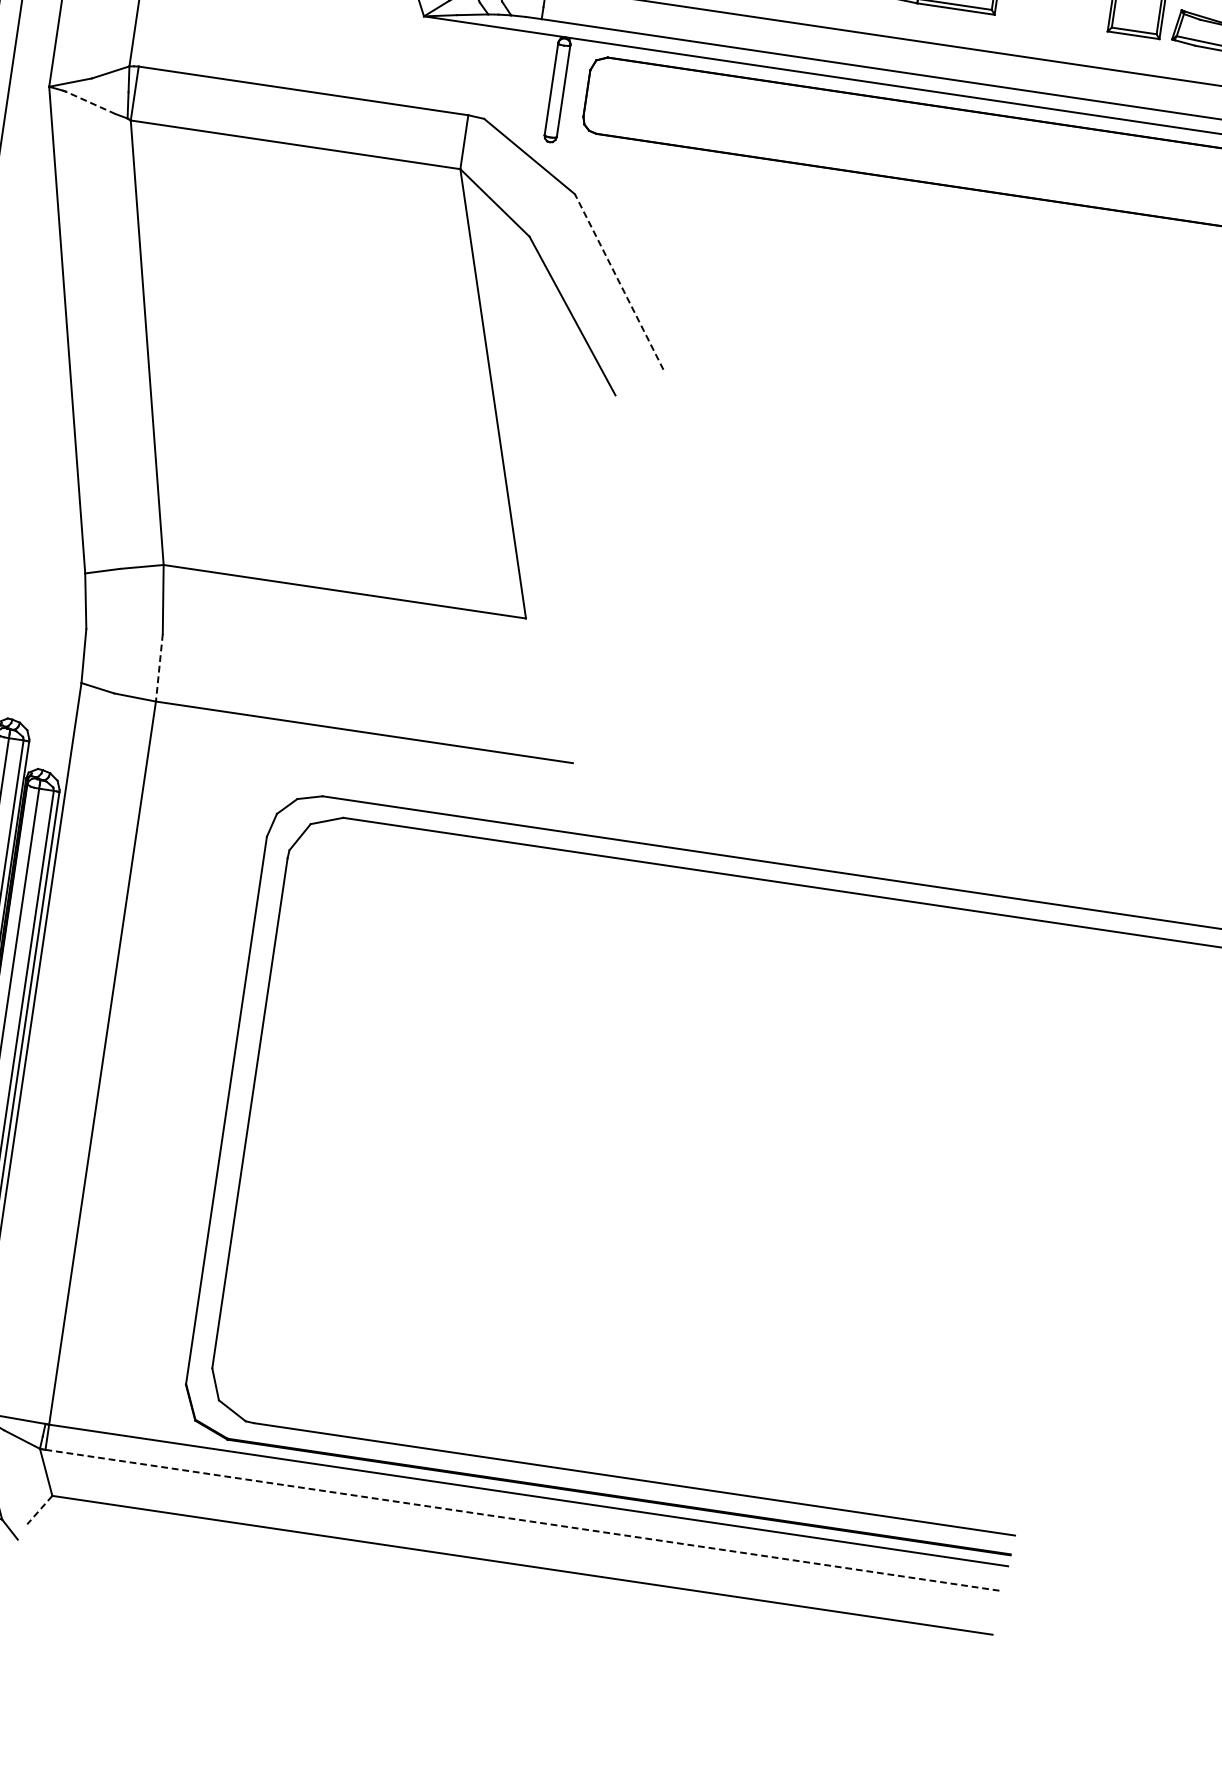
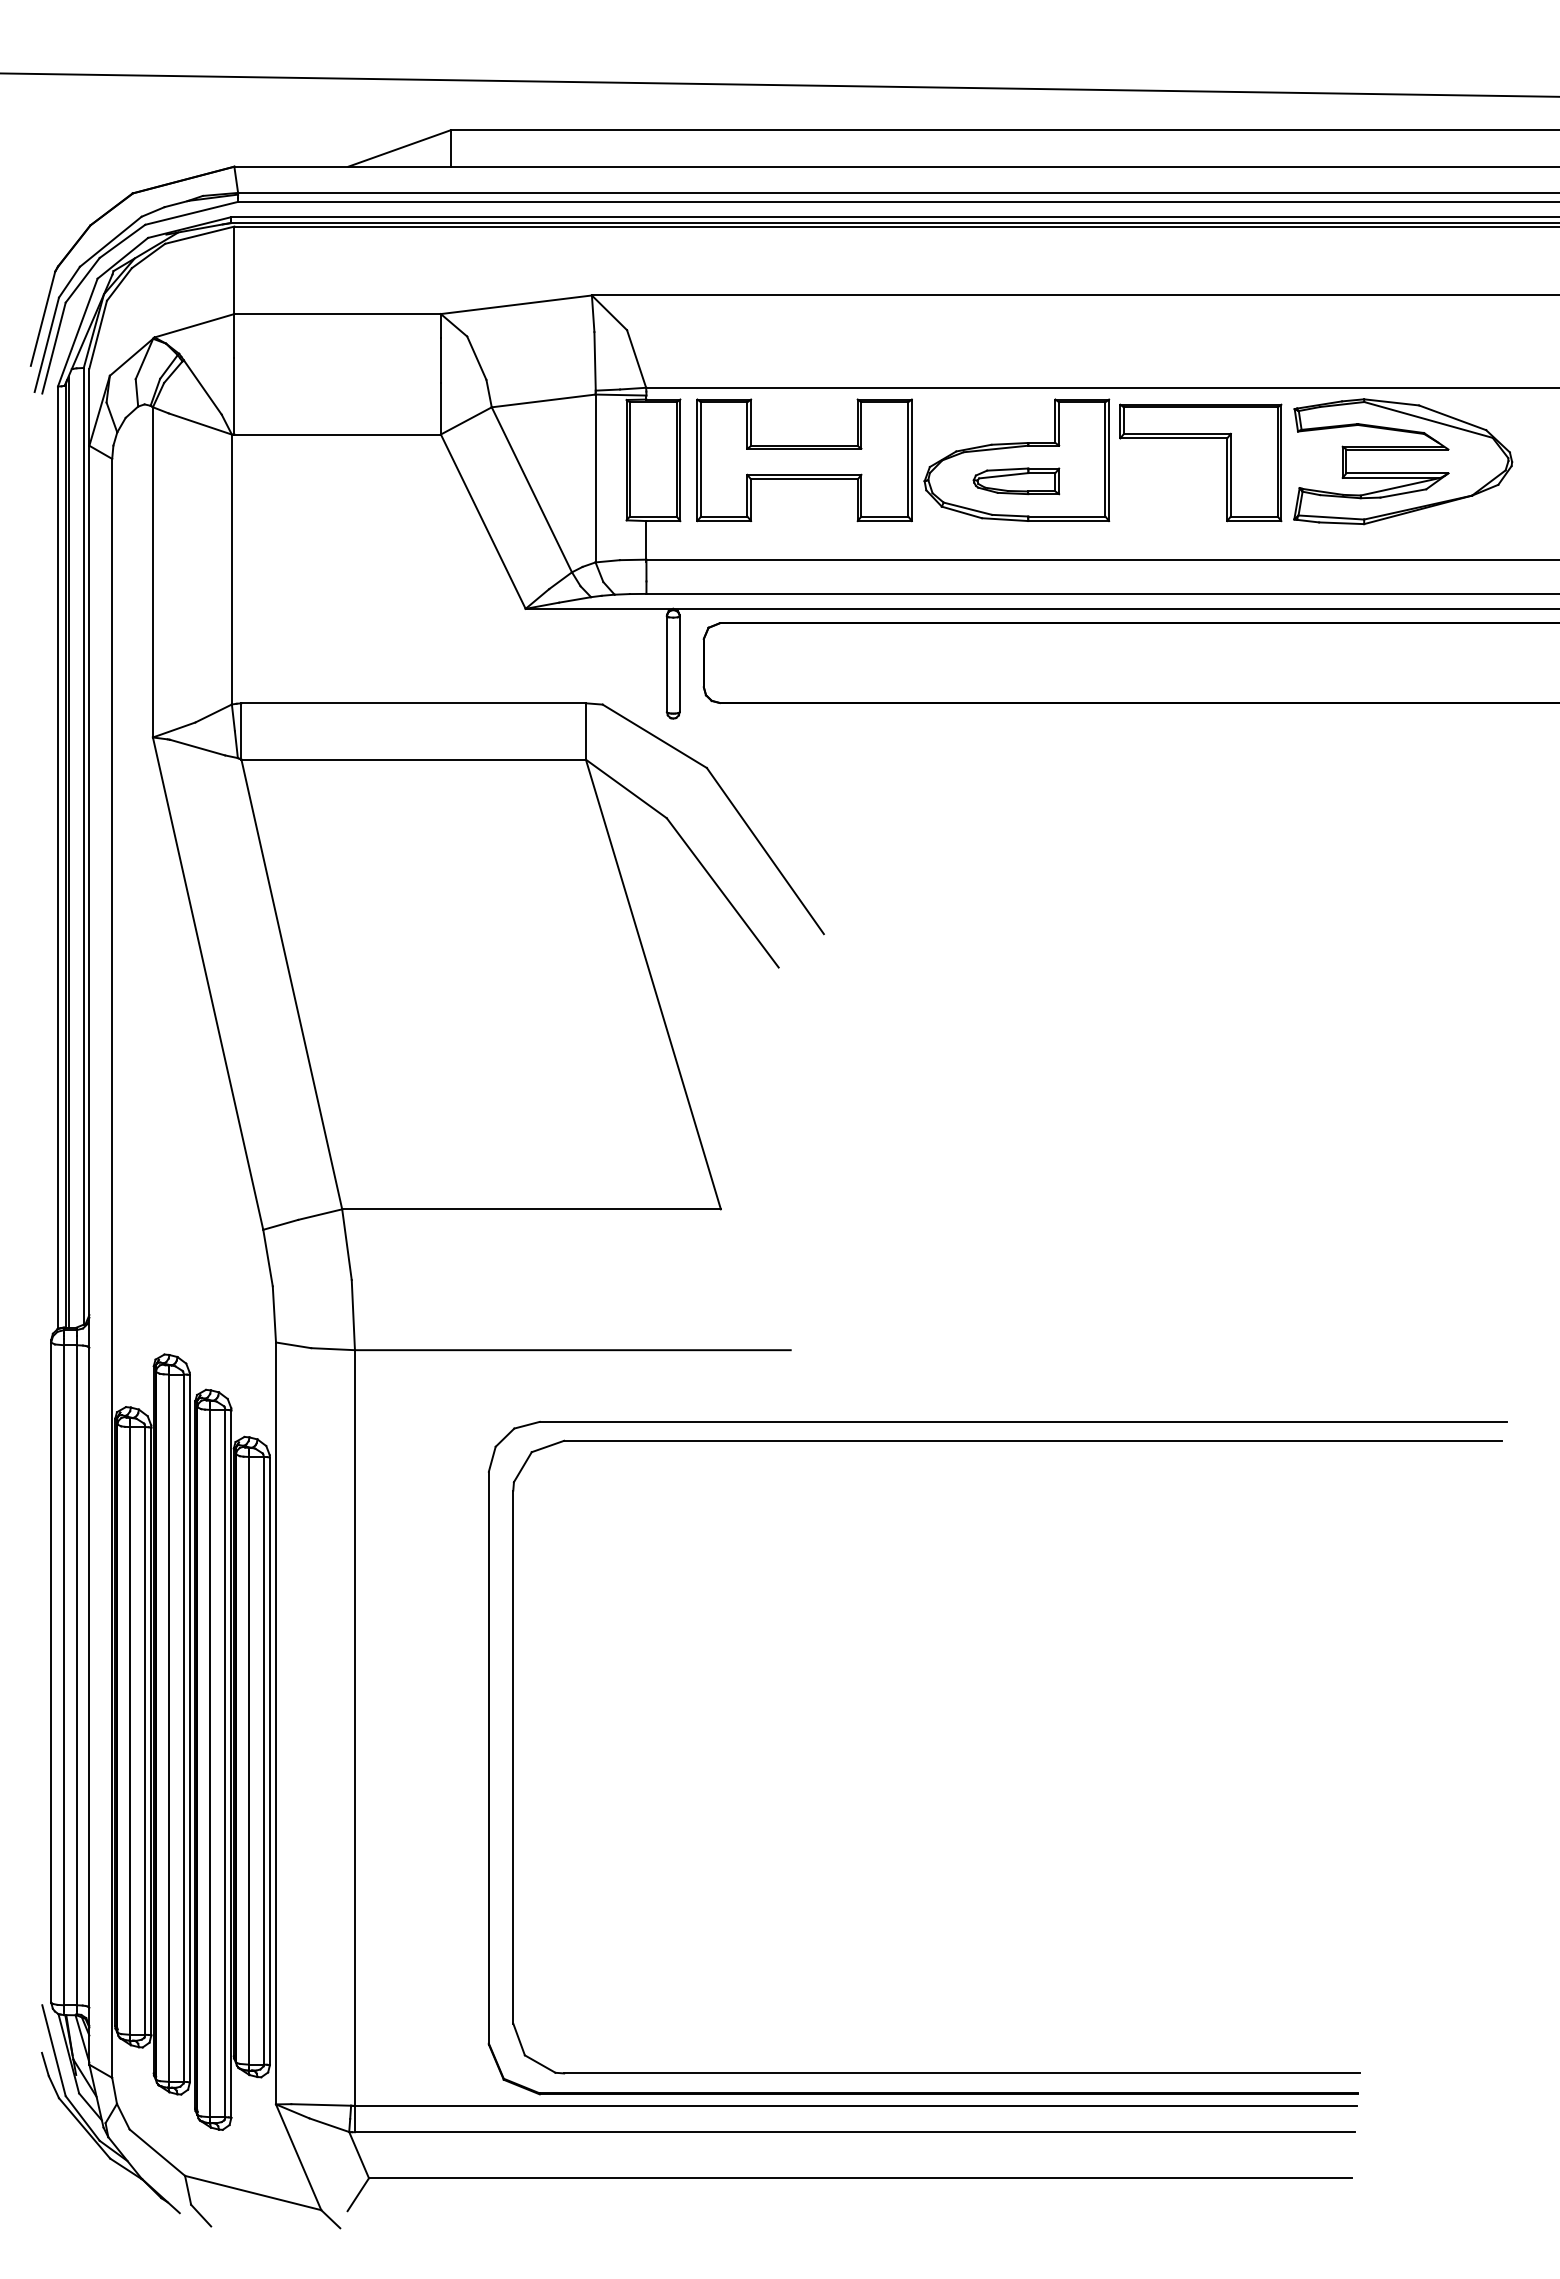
line: (90, 102) -> (197, 747), dashed -> solid
line: (619, 282) -> (765, 851), dashed -> solid
line: (159, 668) -> (353, 1315), dashed -> solid
line: (40, 1509) -> (358, 2194), dashed -> solid
line: (524, 1520) -> (855, 2132), dashed -> solid

